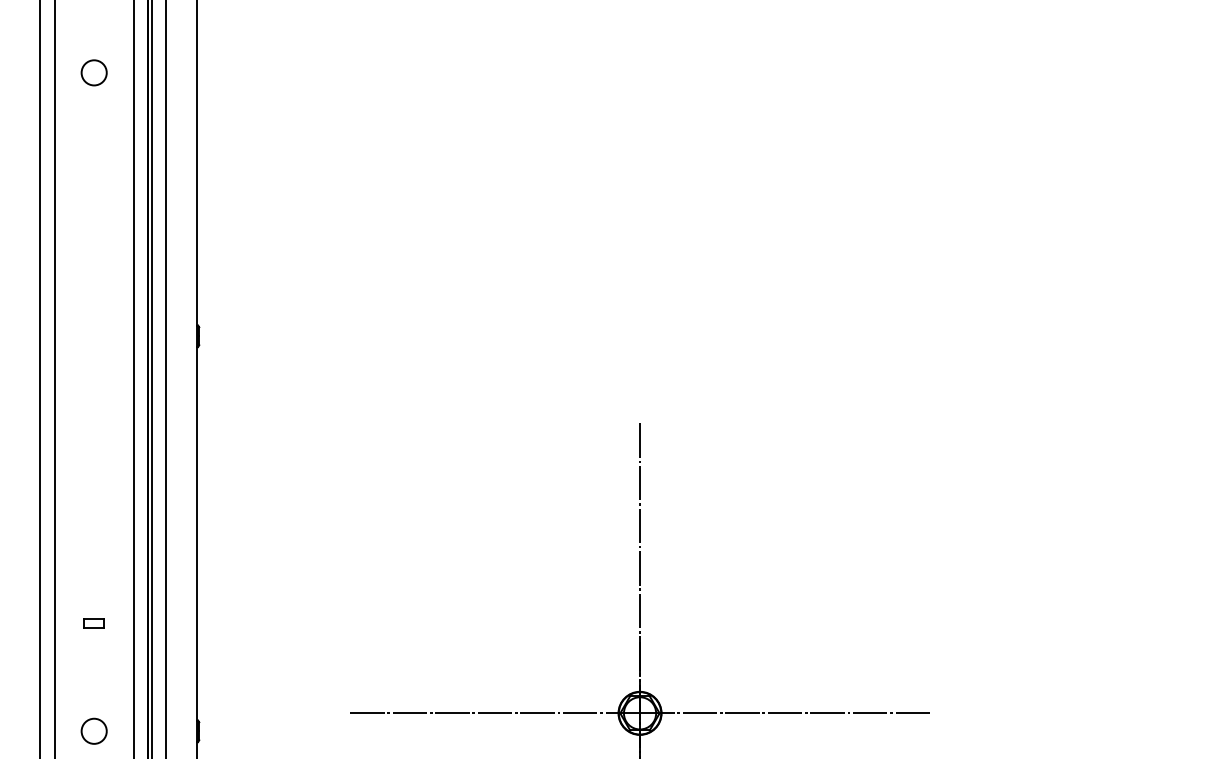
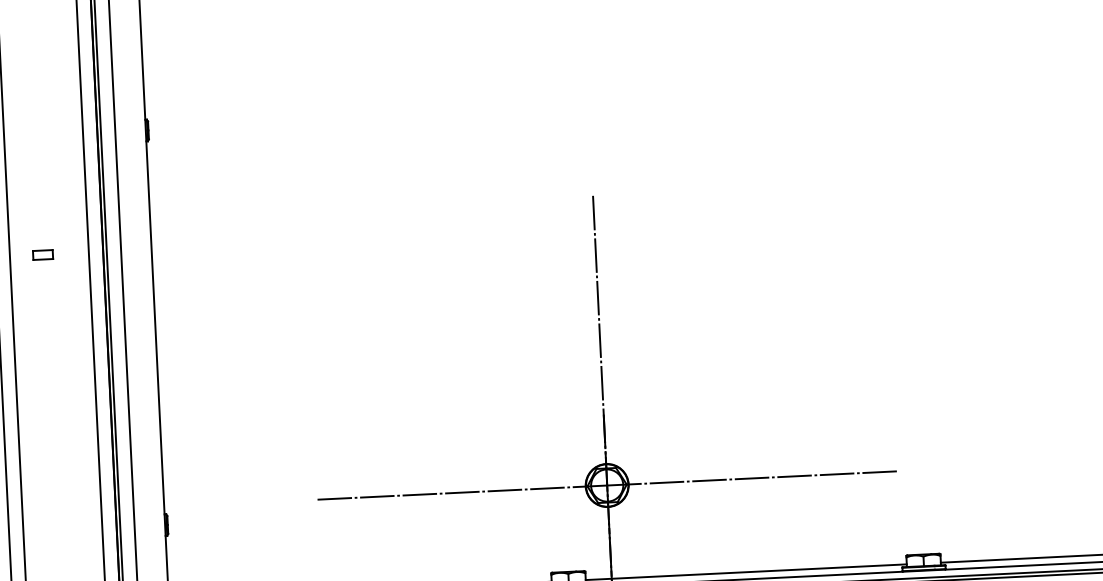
part: (93, 623) -> (42, 254), moved
circle: (93, 730) -> (62, 529), removed

